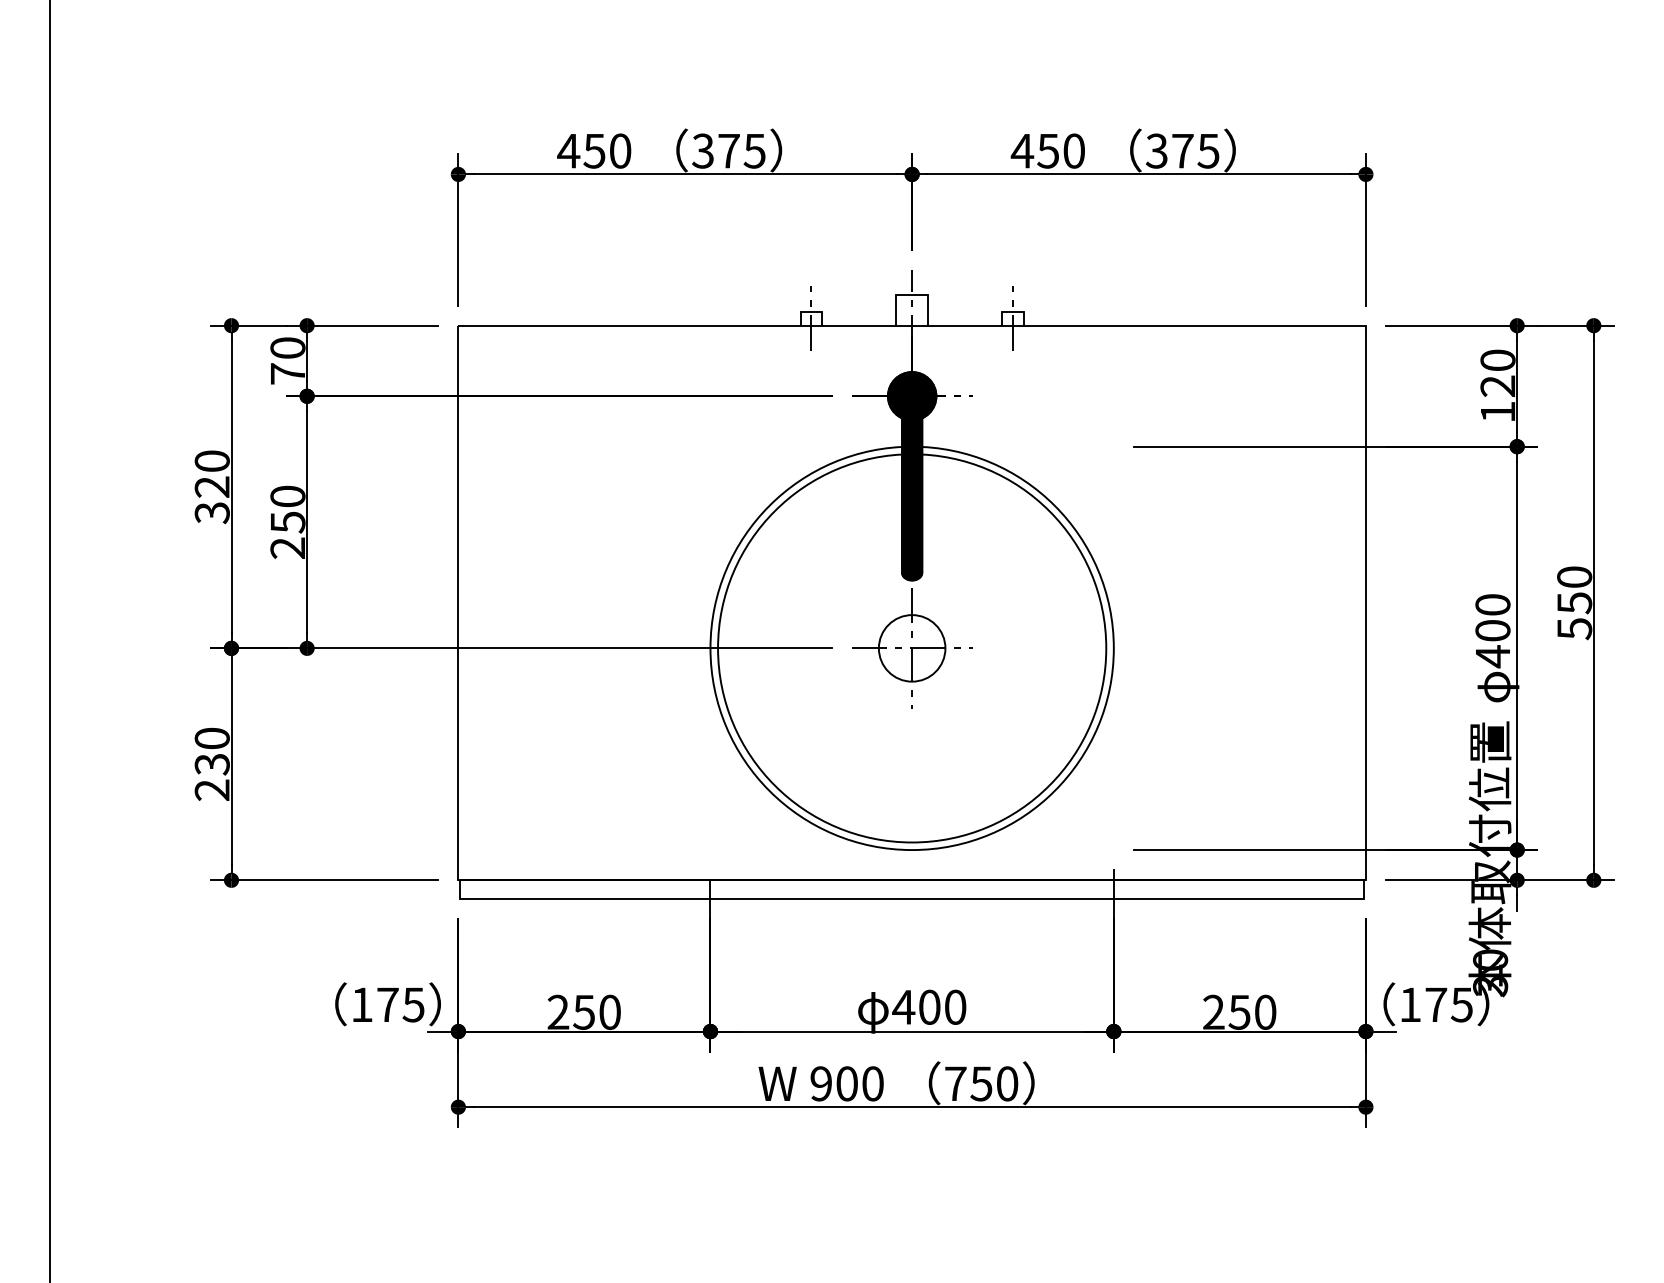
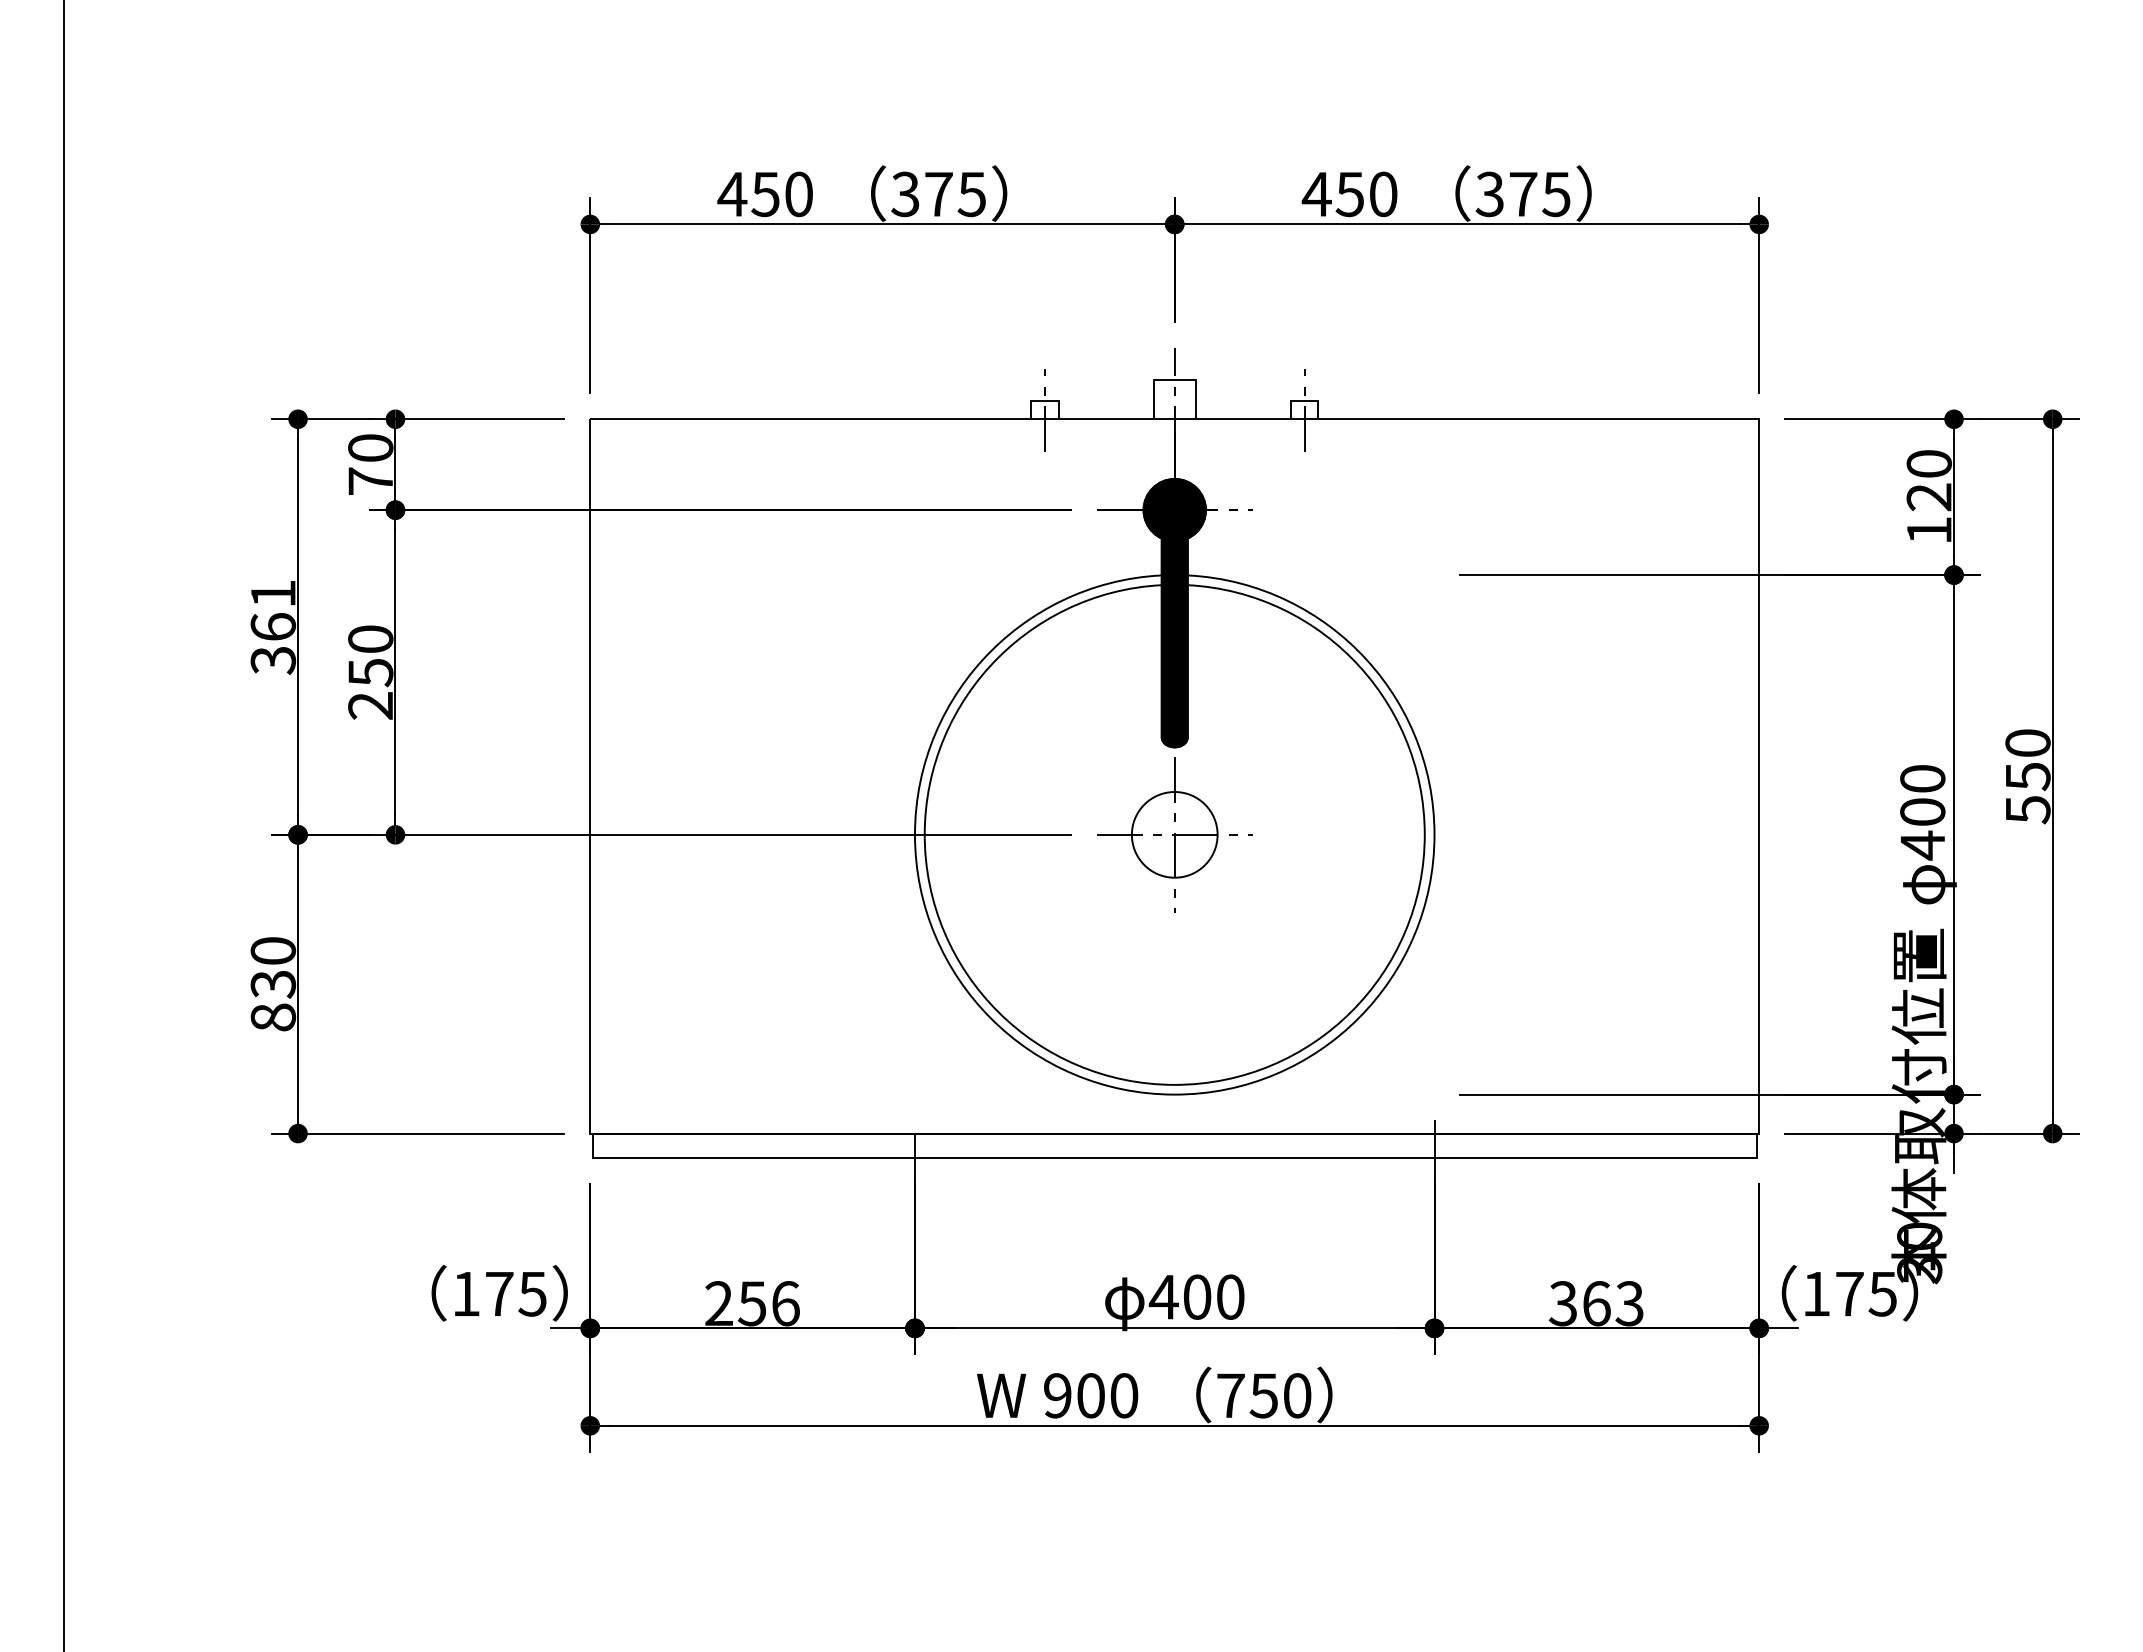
text: (212, 474) -> (273, 610), 320 -> 361
text: (212, 790) -> (273, 1017), 230 -> 830
text: (609, 1012) -> (785, 1303), 250 -> 256
text: (1238, 1012) -> (1595, 1303), 250 -> 363

